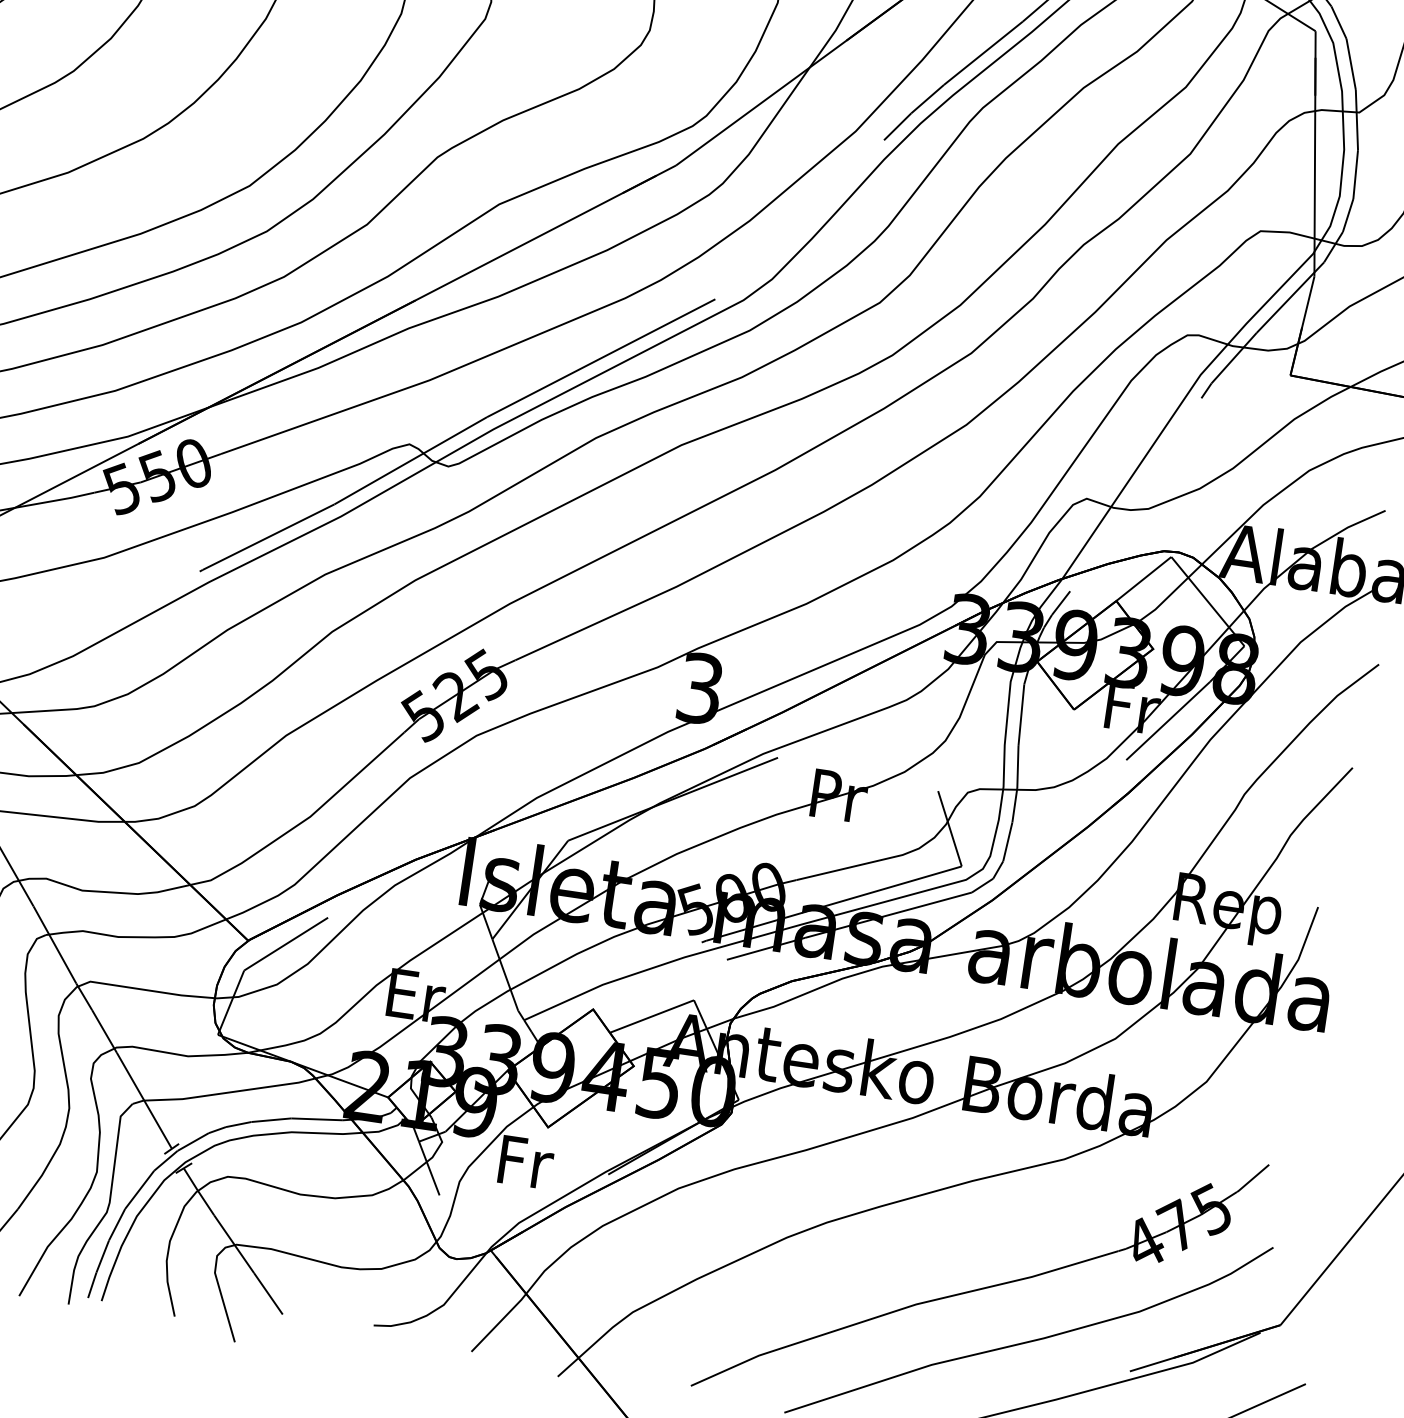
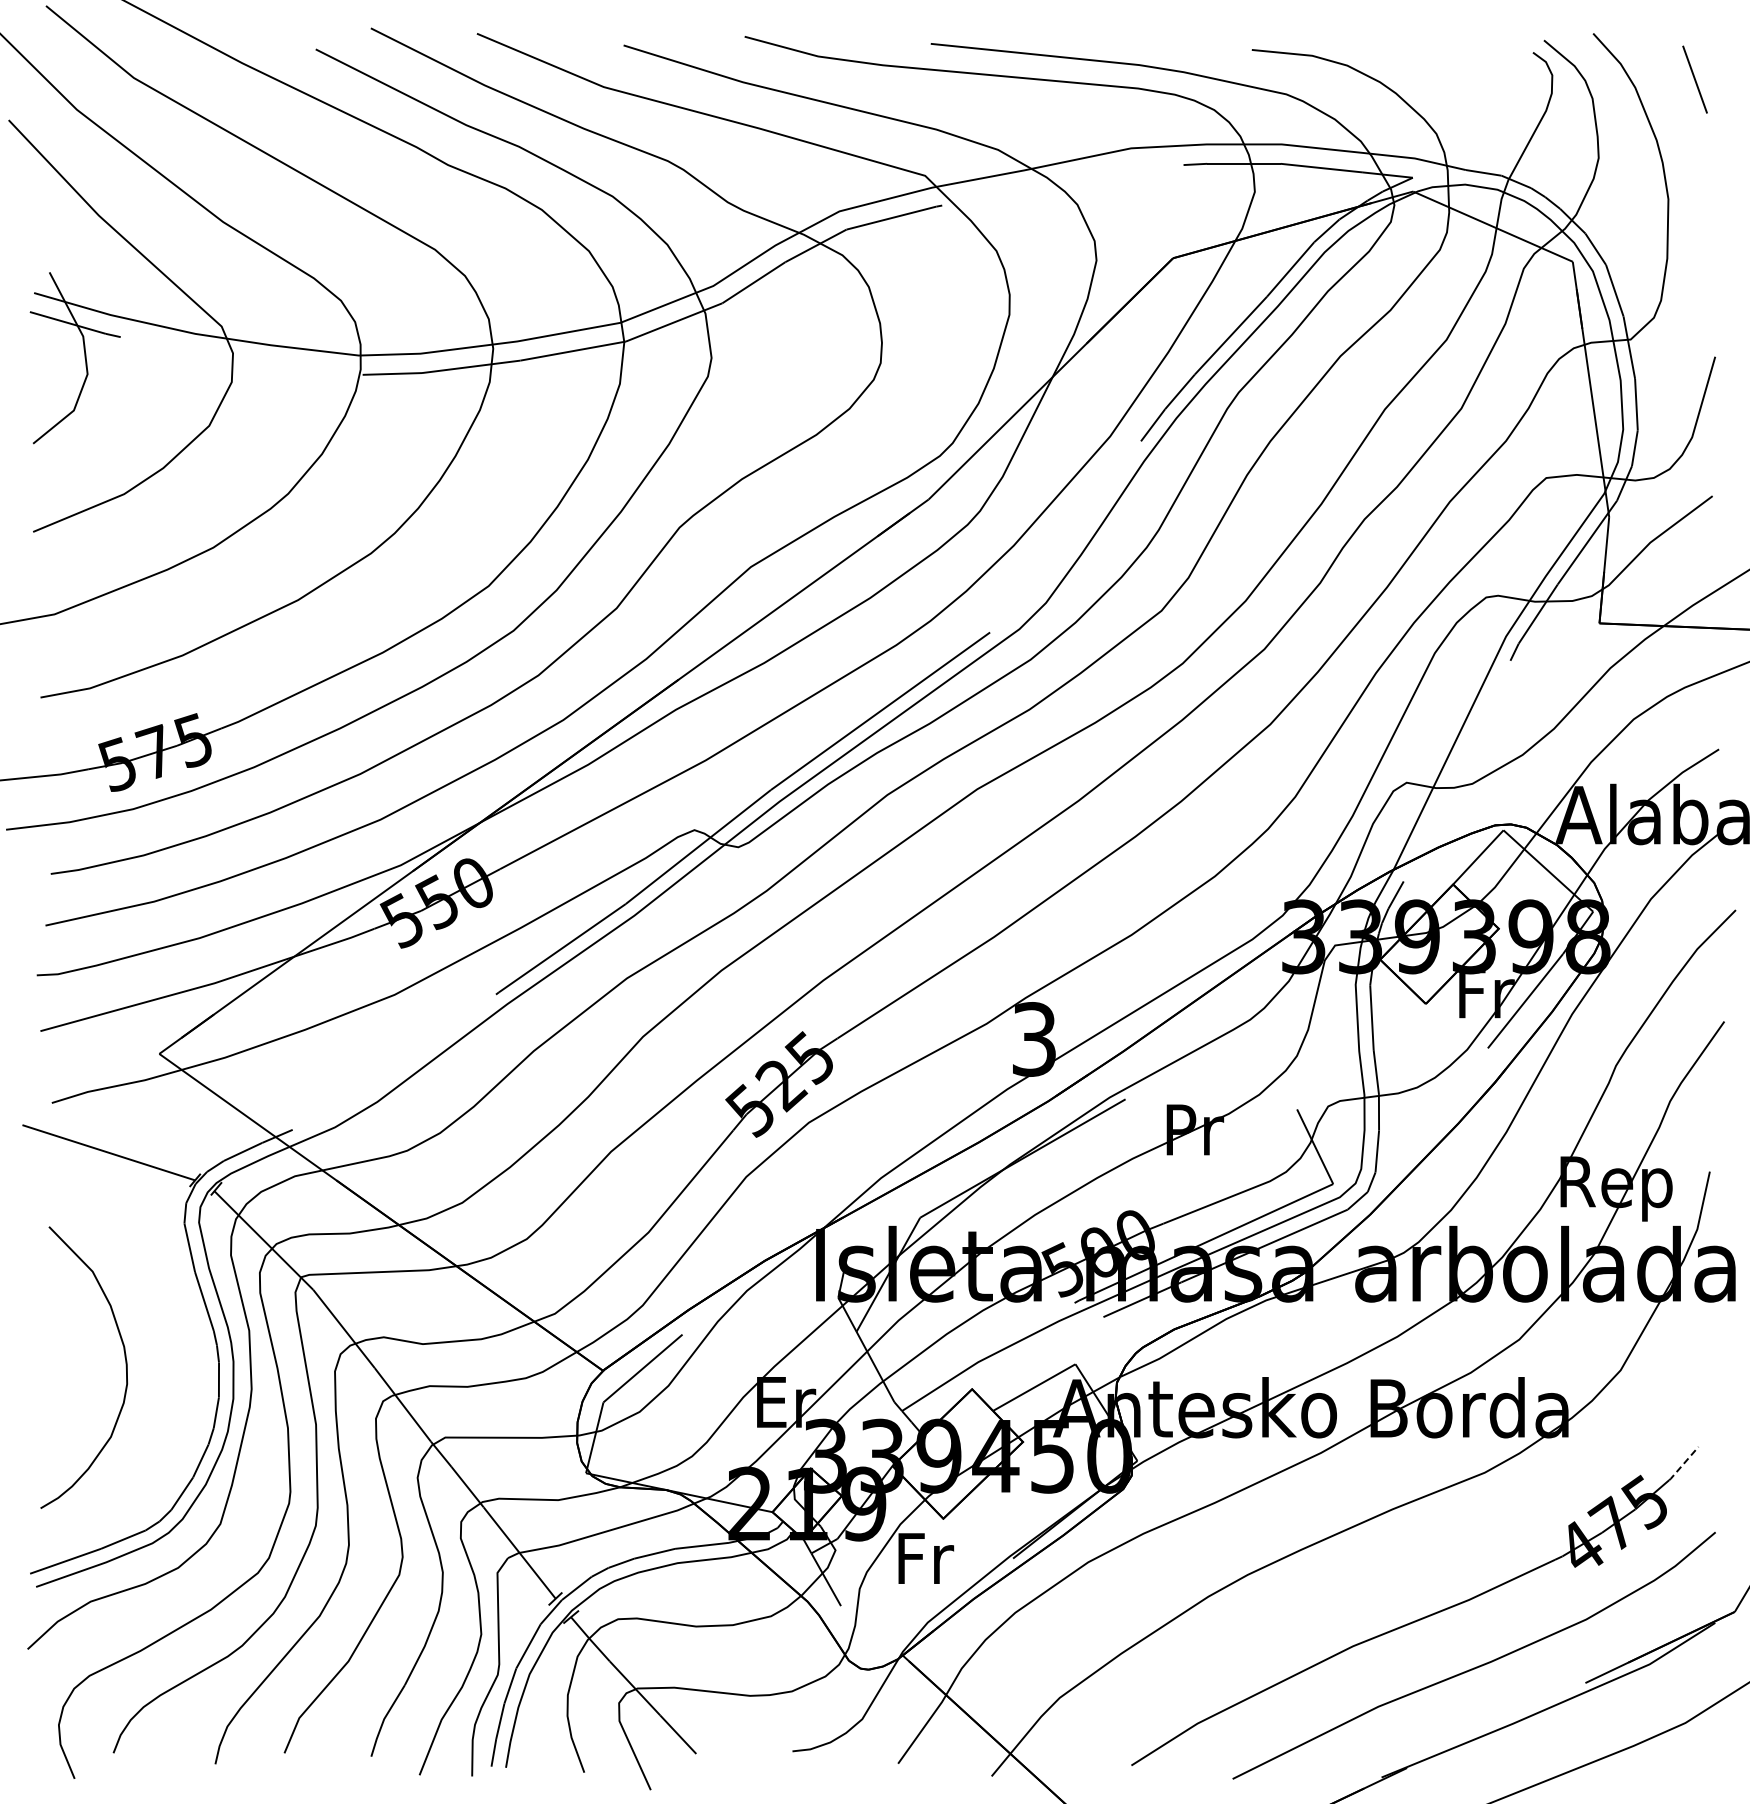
line: (1252, 1179) -> (1683, 1464), solid -> dashed

